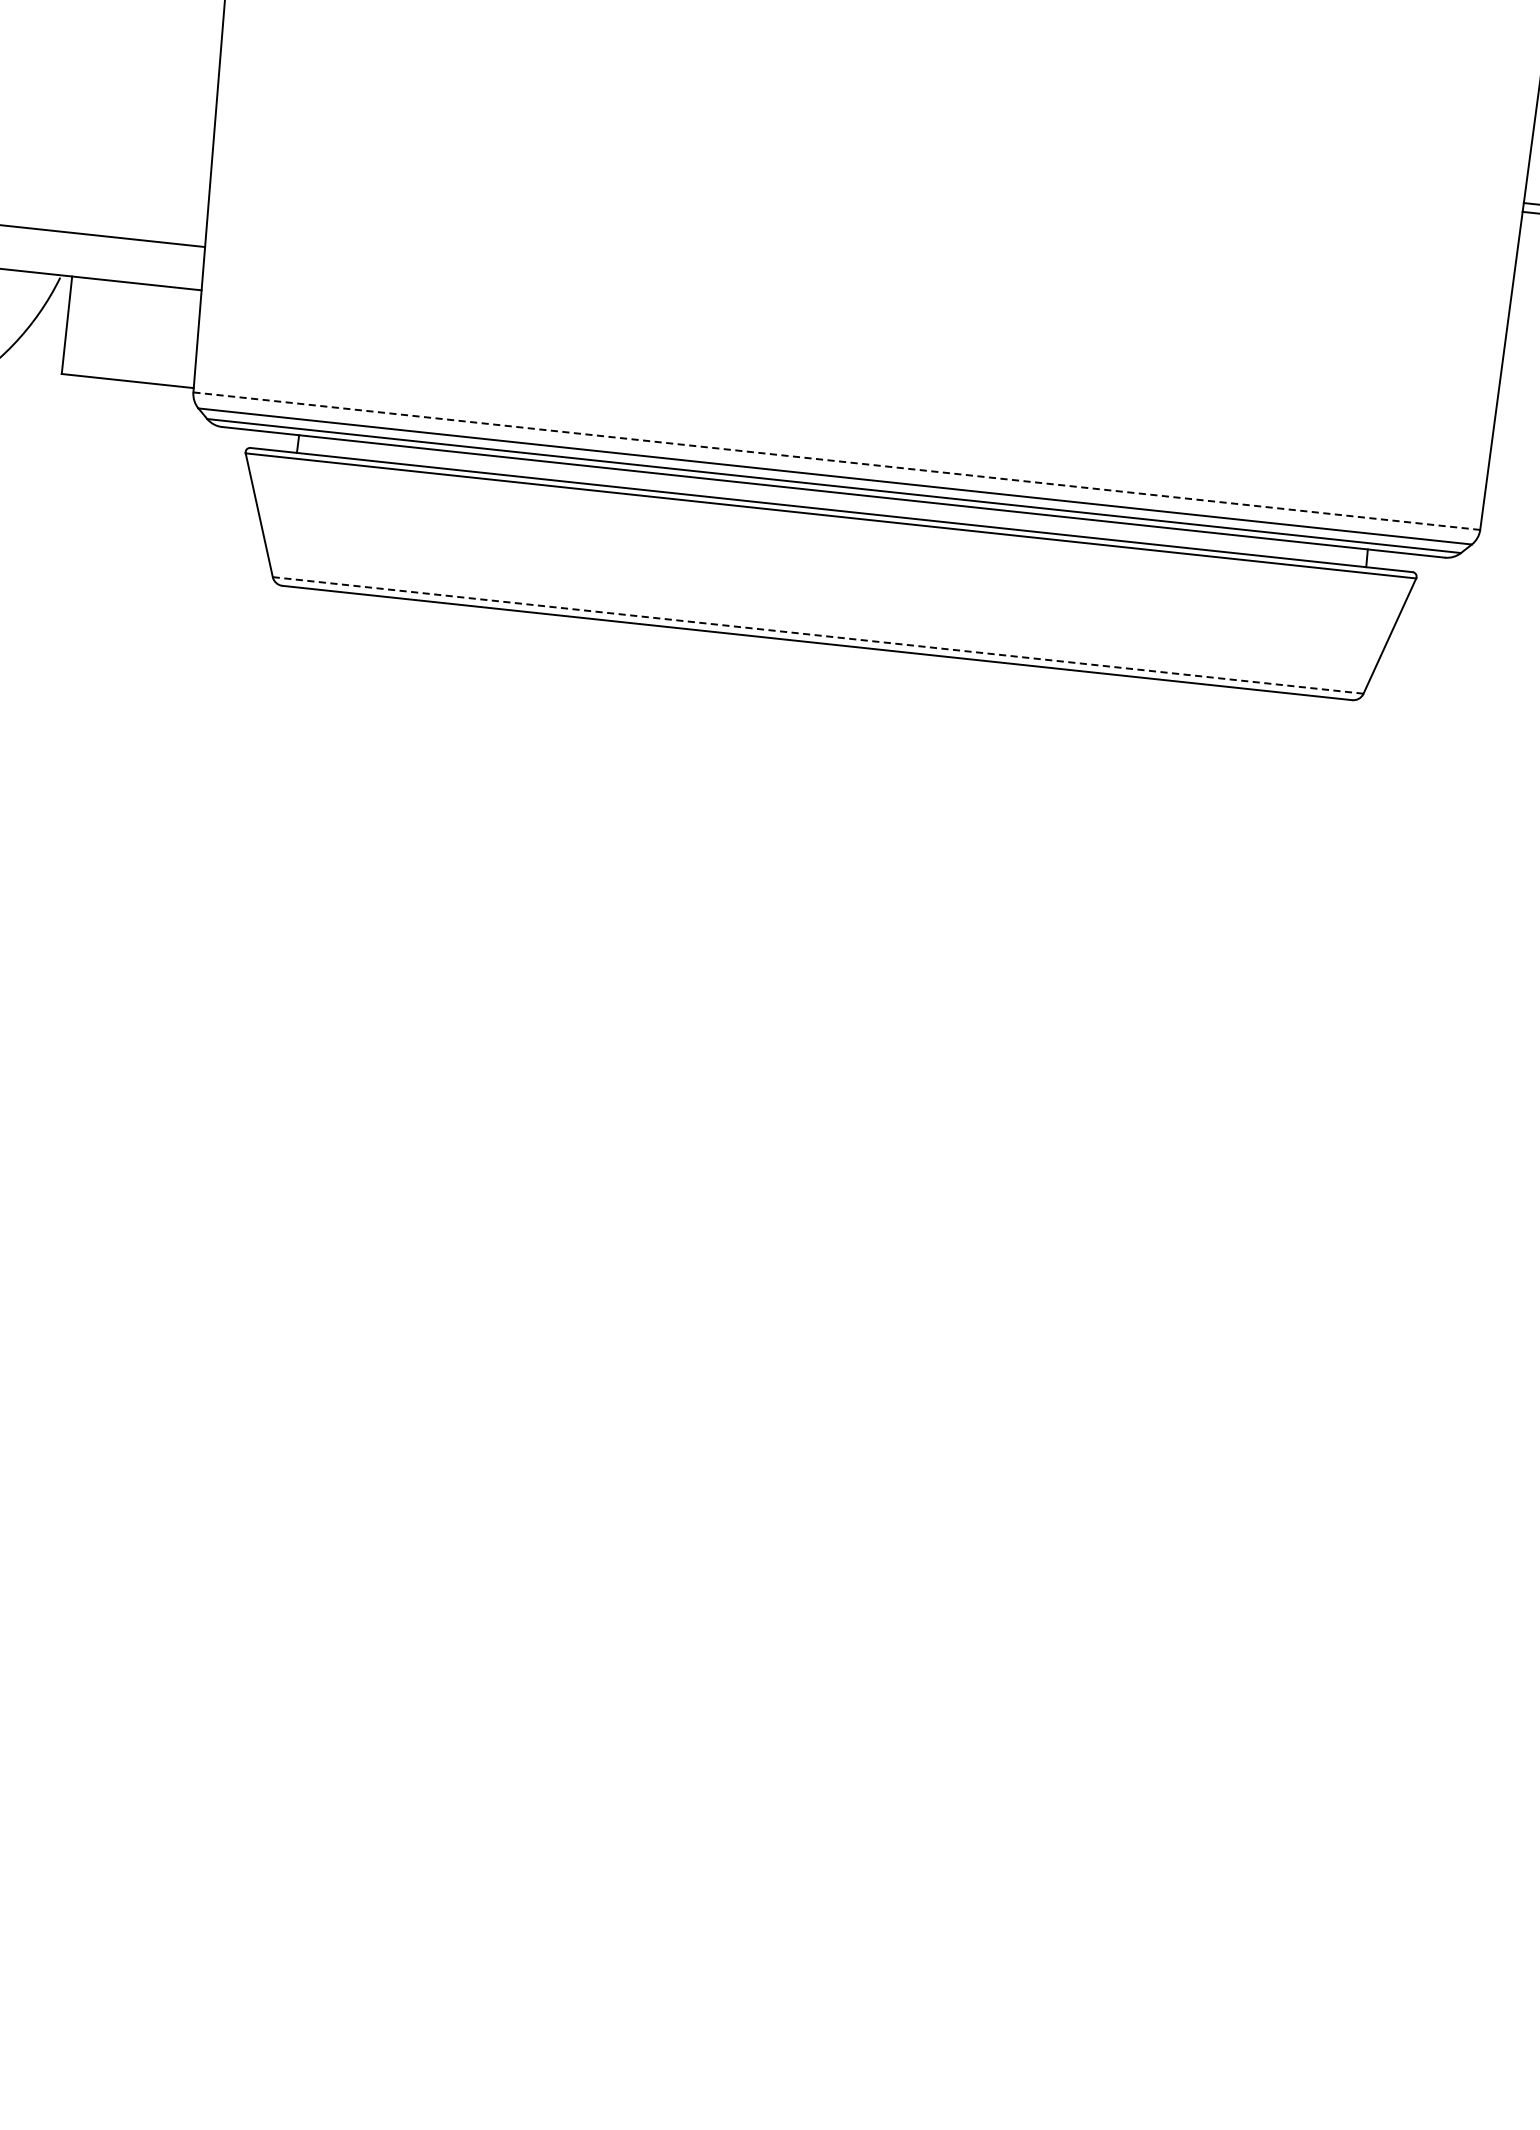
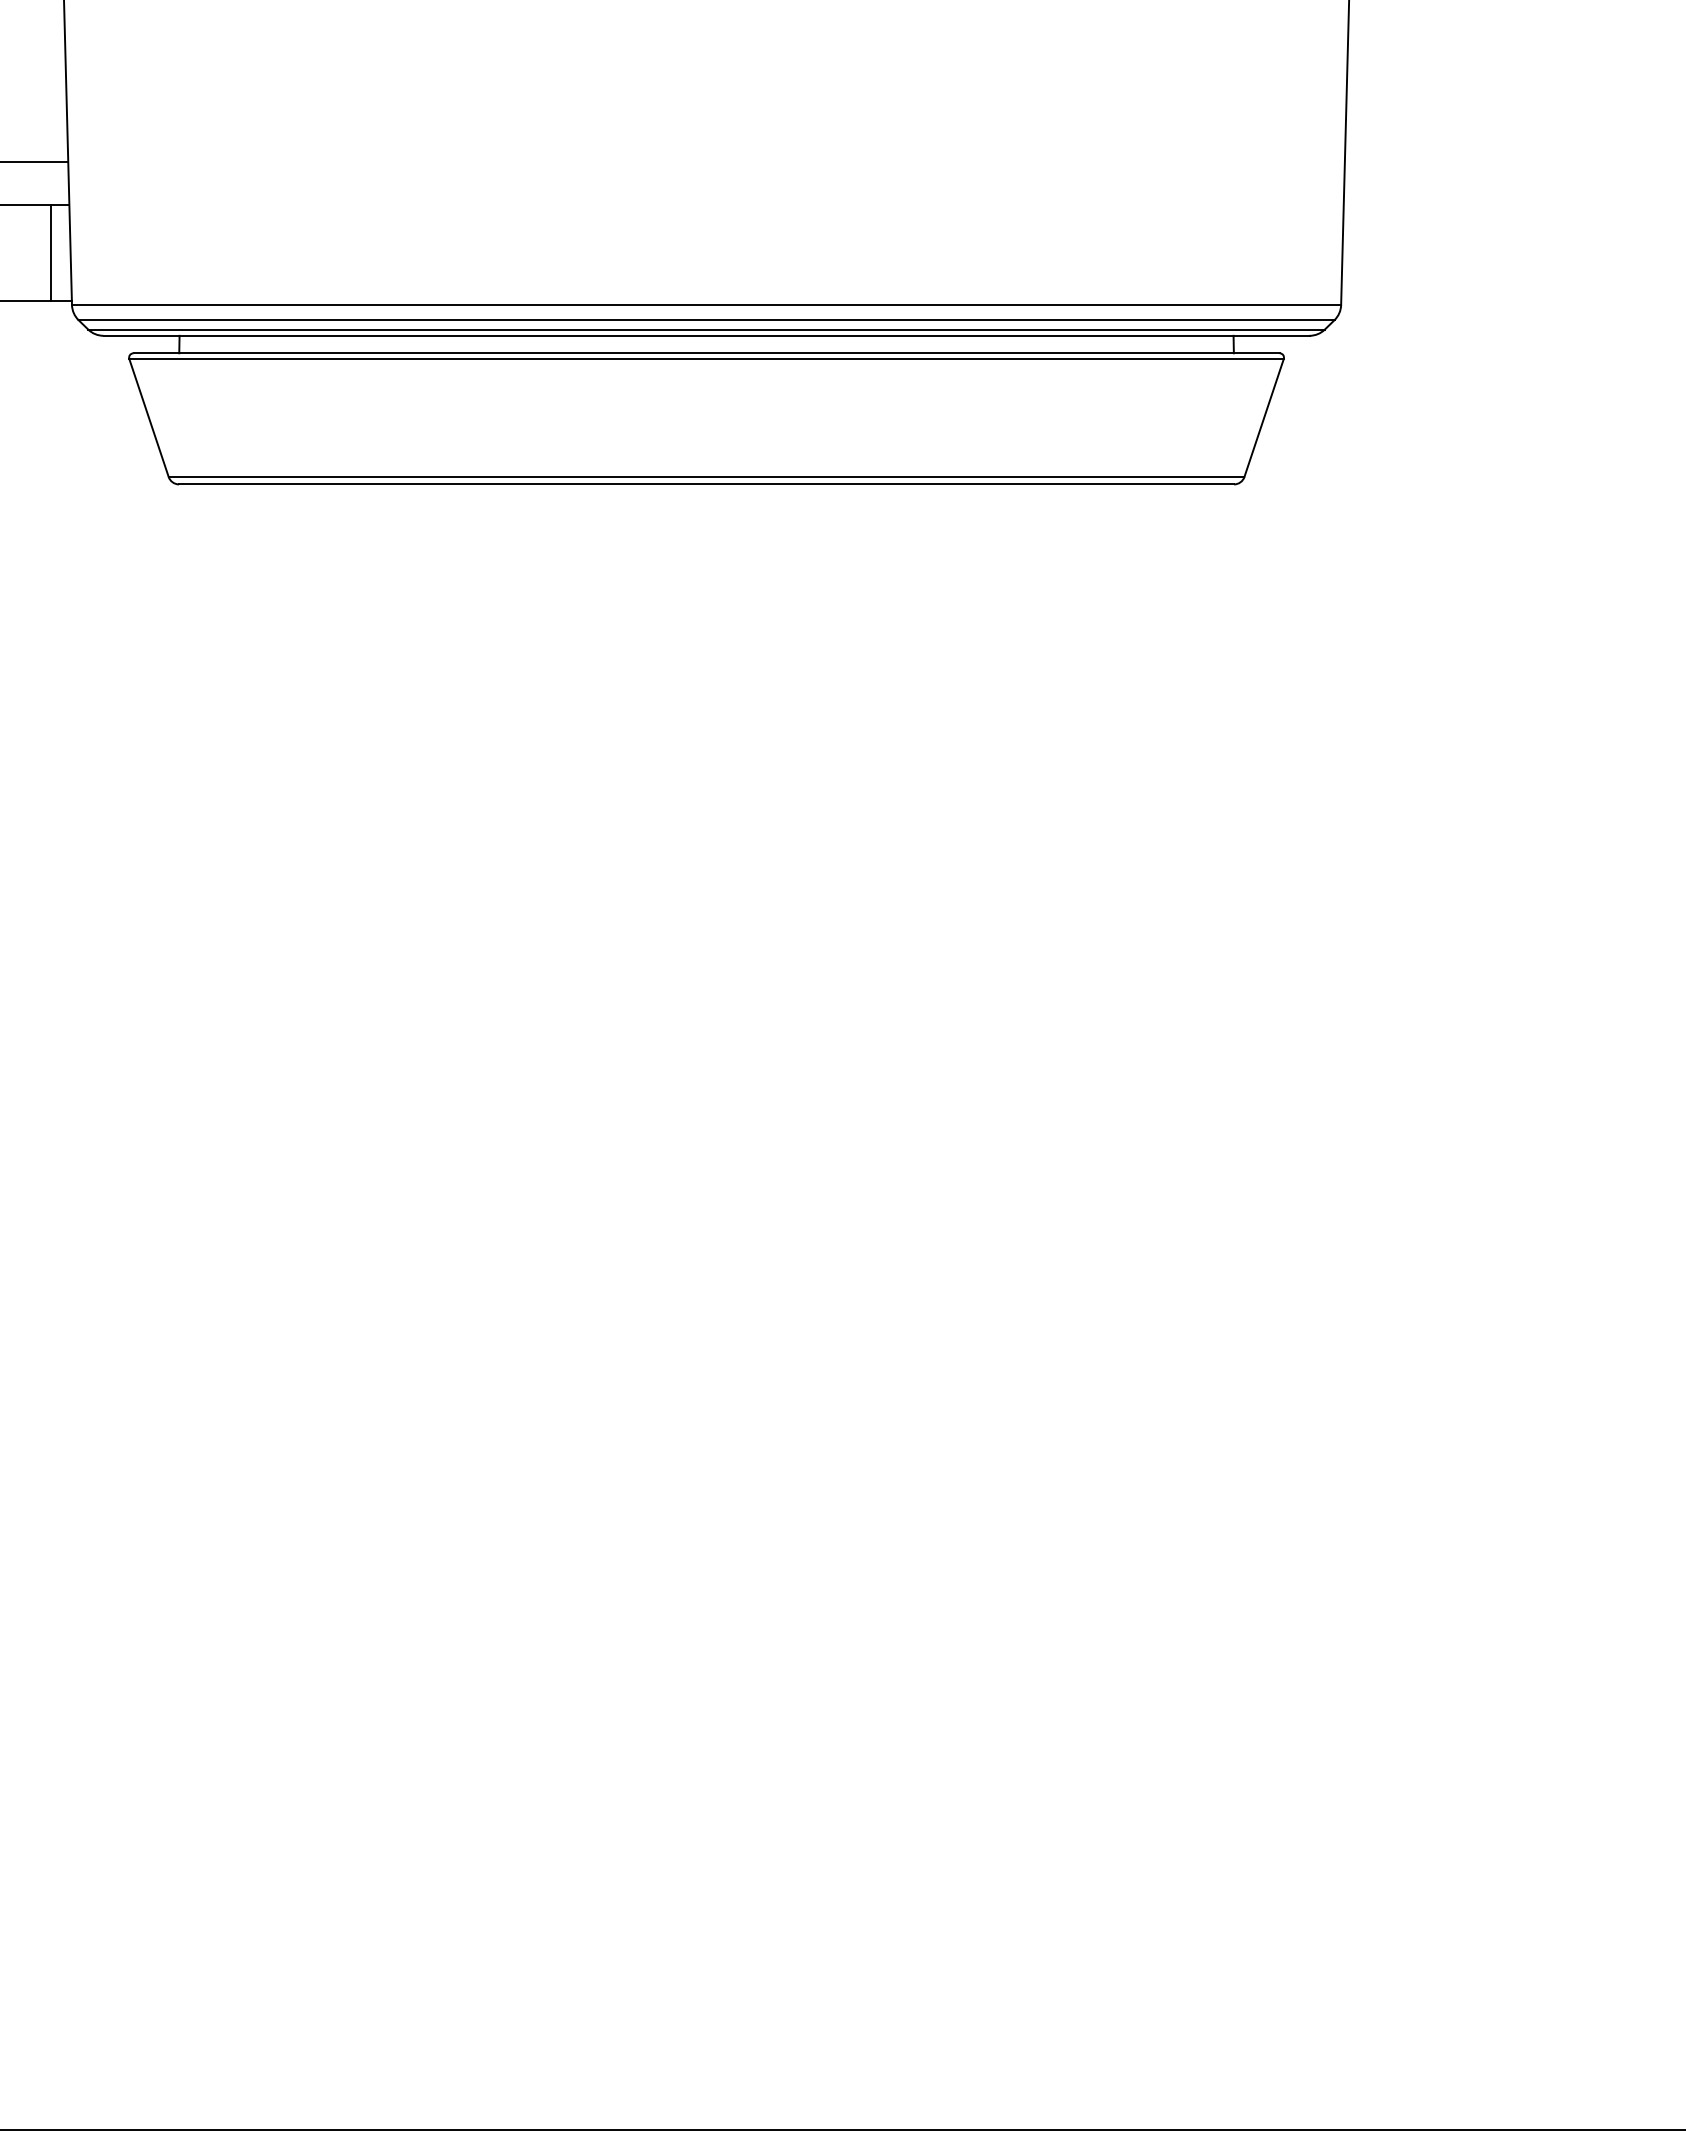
line: (177, 336) -> (50, 252), added
line: (836, 461) -> (706, 305), dashed -> solid
line: (818, 634) -> (706, 476), dashed -> solid

